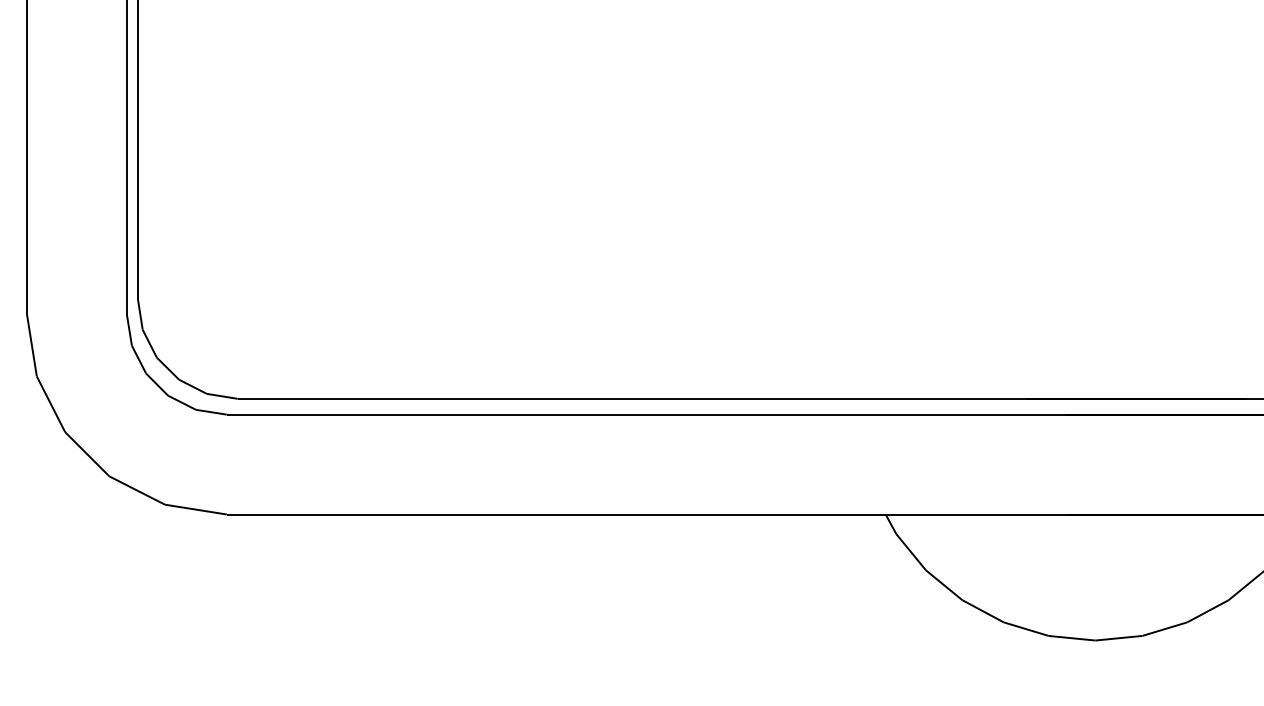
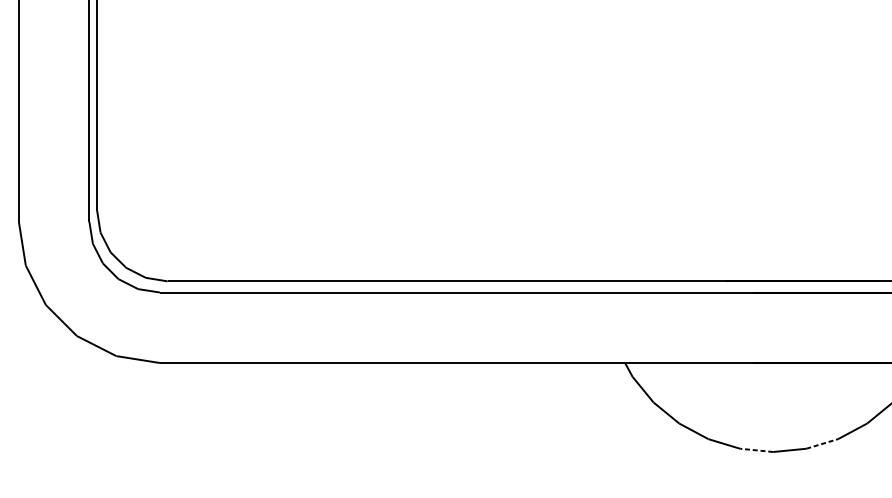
line: (1165, 629) -> (822, 444), solid -> dashed
line: (1071, 638) -> (756, 450), solid -> dashed

